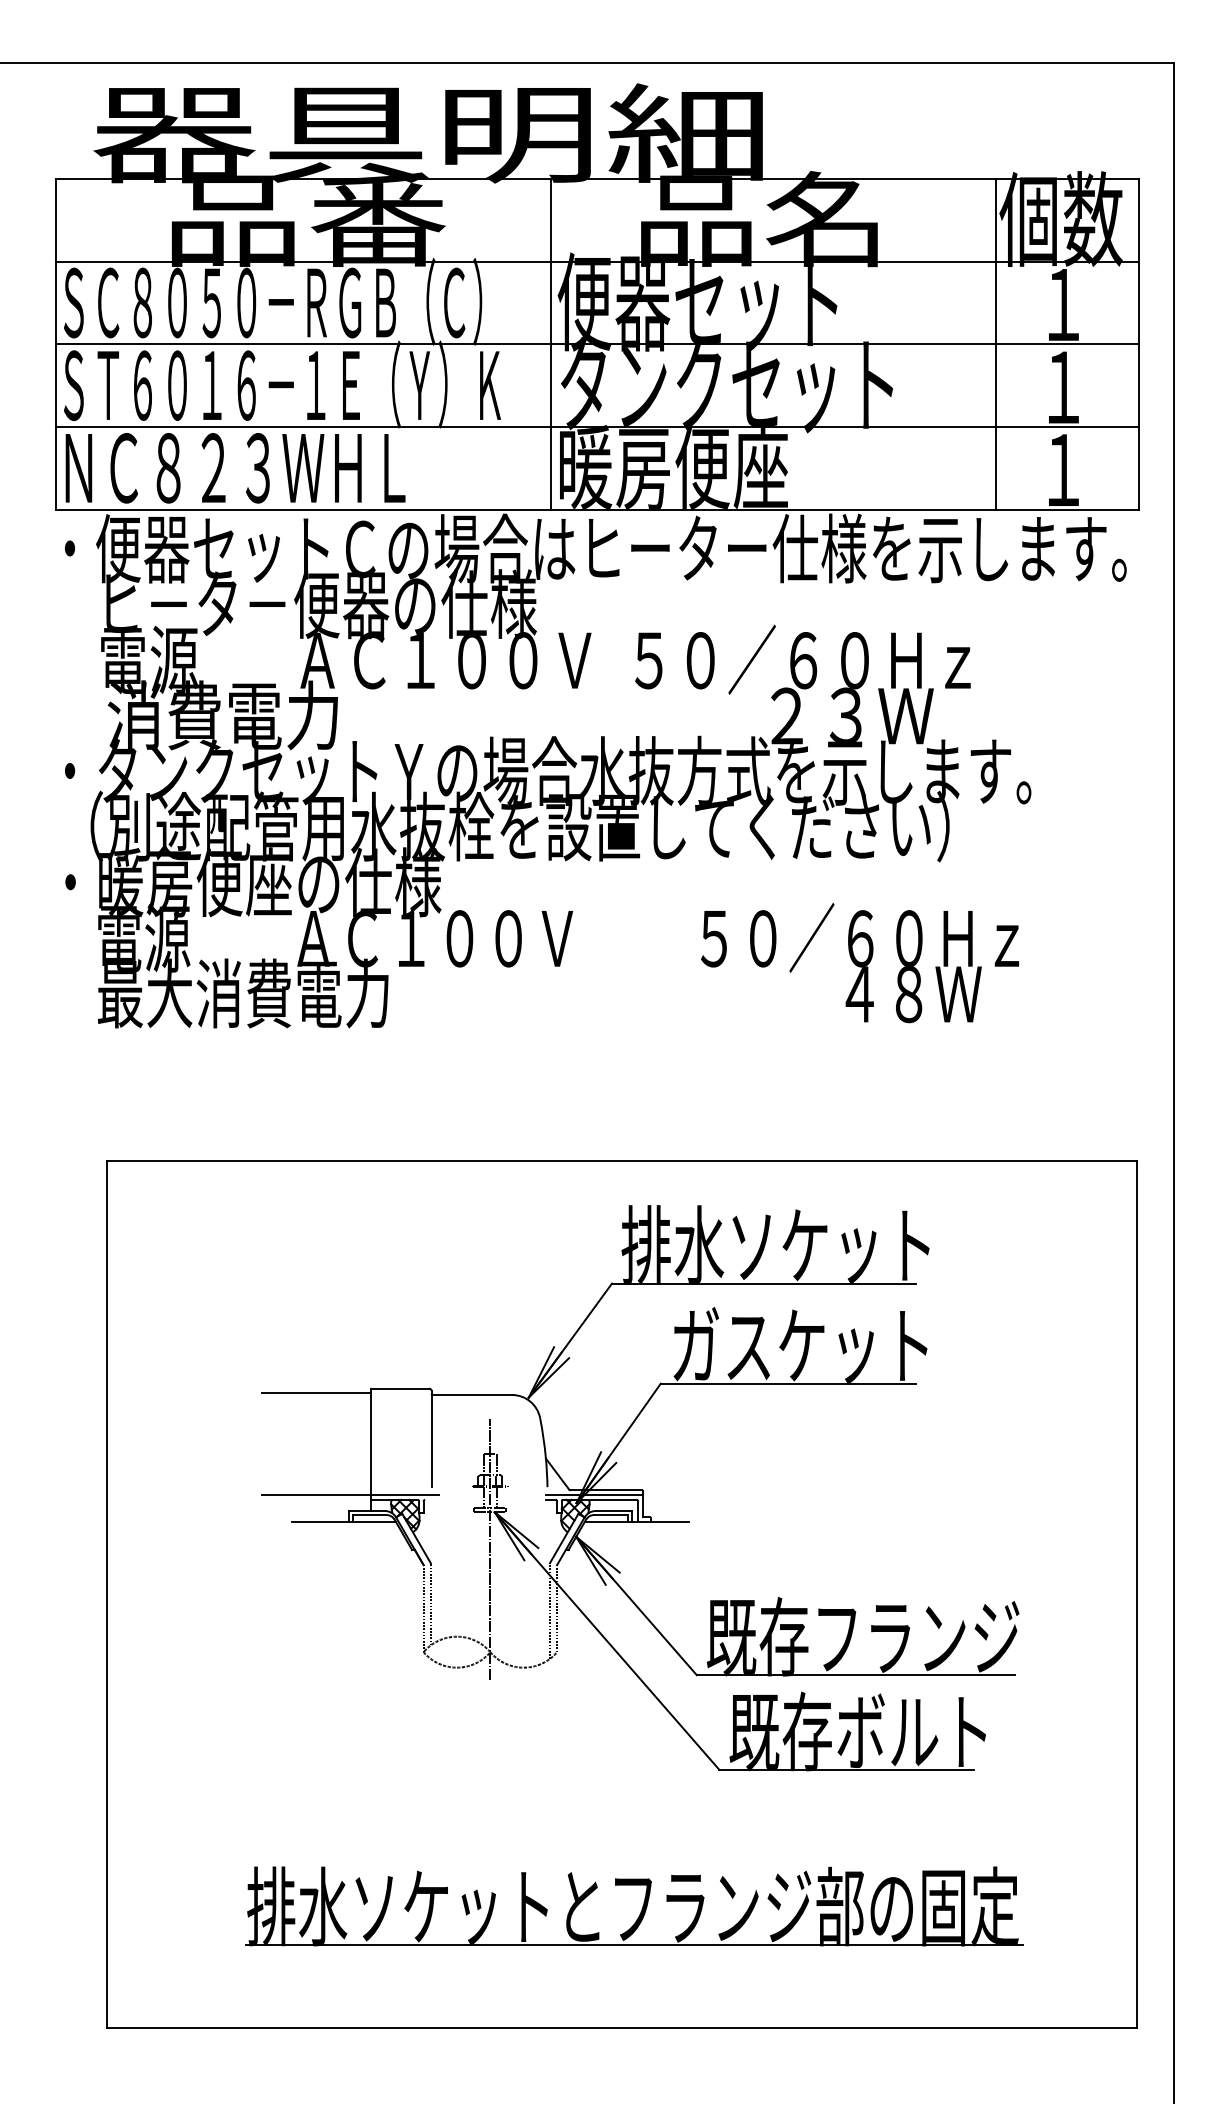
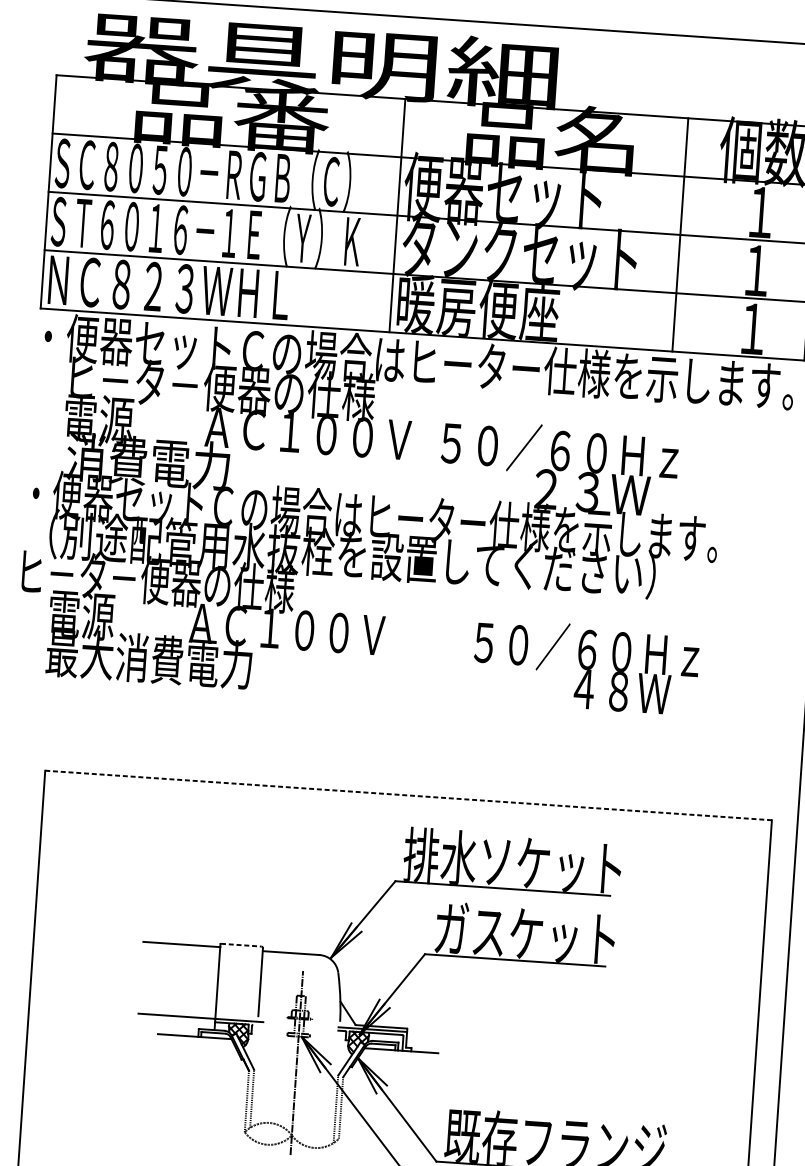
line: (995, 344) -> (680, 234), moved
text: (548, 770) -> (375, 516), ・タンクセットＹの場合水抜方式を示します。 -> ・便器セットＣの場合はヒーター仕様を示します。
text: (248, 882) -> (158, 580), ・暖房便座の仕様 -> ヒ－タ－便器の仕様
line: (622, 1161) -> (408, 795), solid -> dashed
line: (400, 1388) -> (241, 945), solid -> dashed

